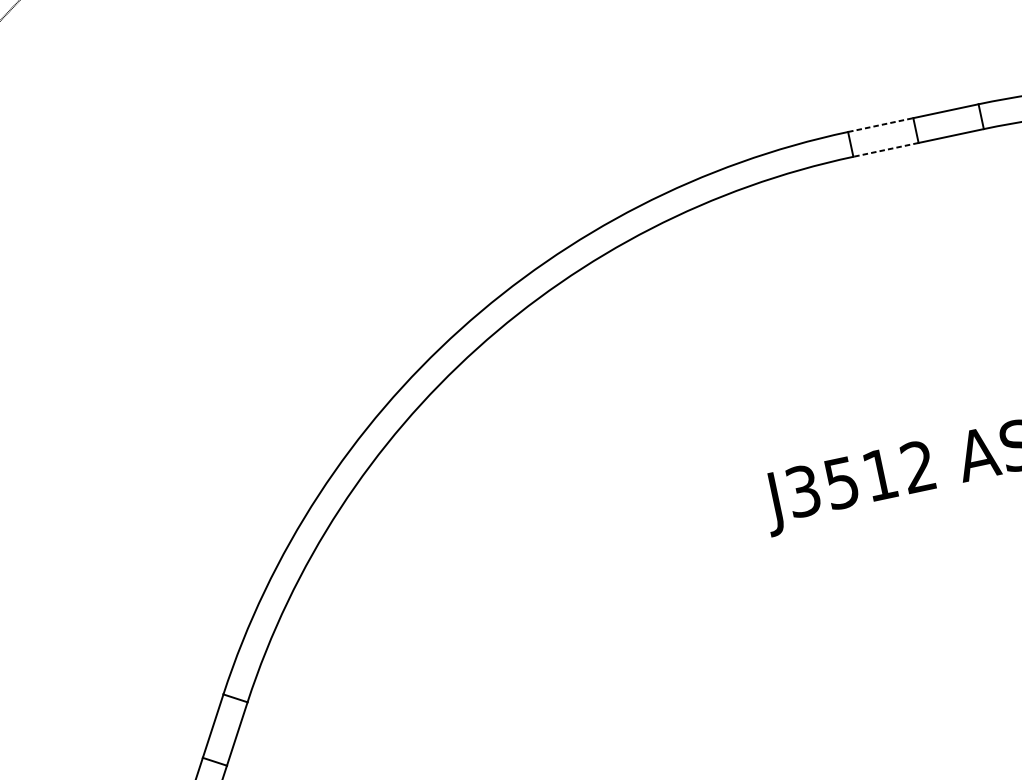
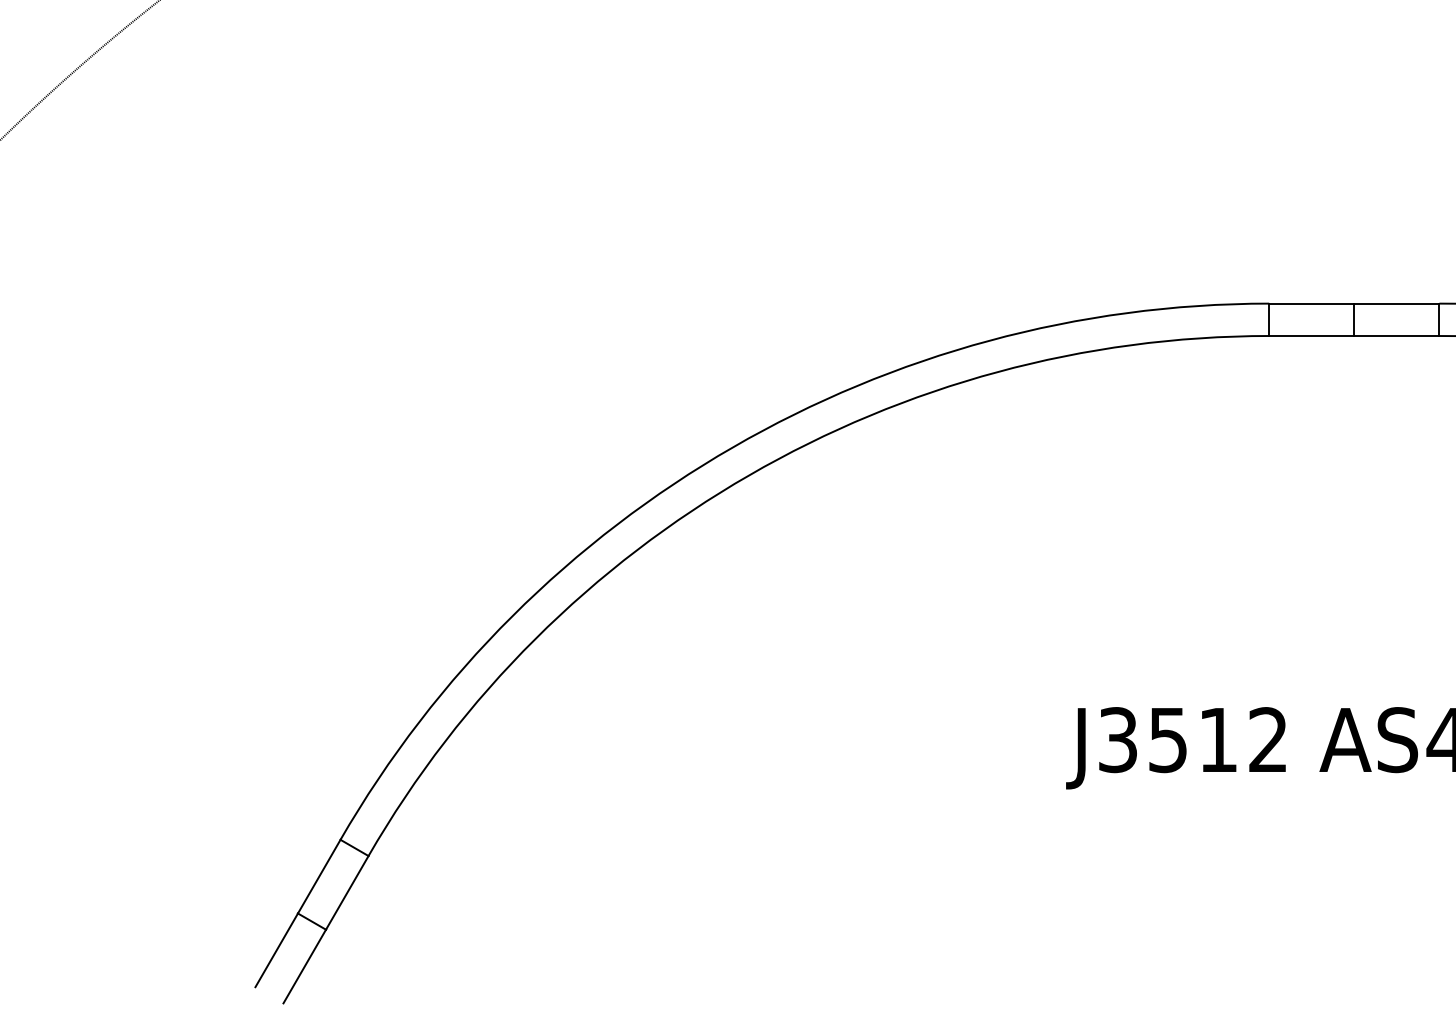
line: (880, 125) -> (1311, 303), dashed -> solid
line: (885, 150) -> (1311, 336), dashed -> solid

